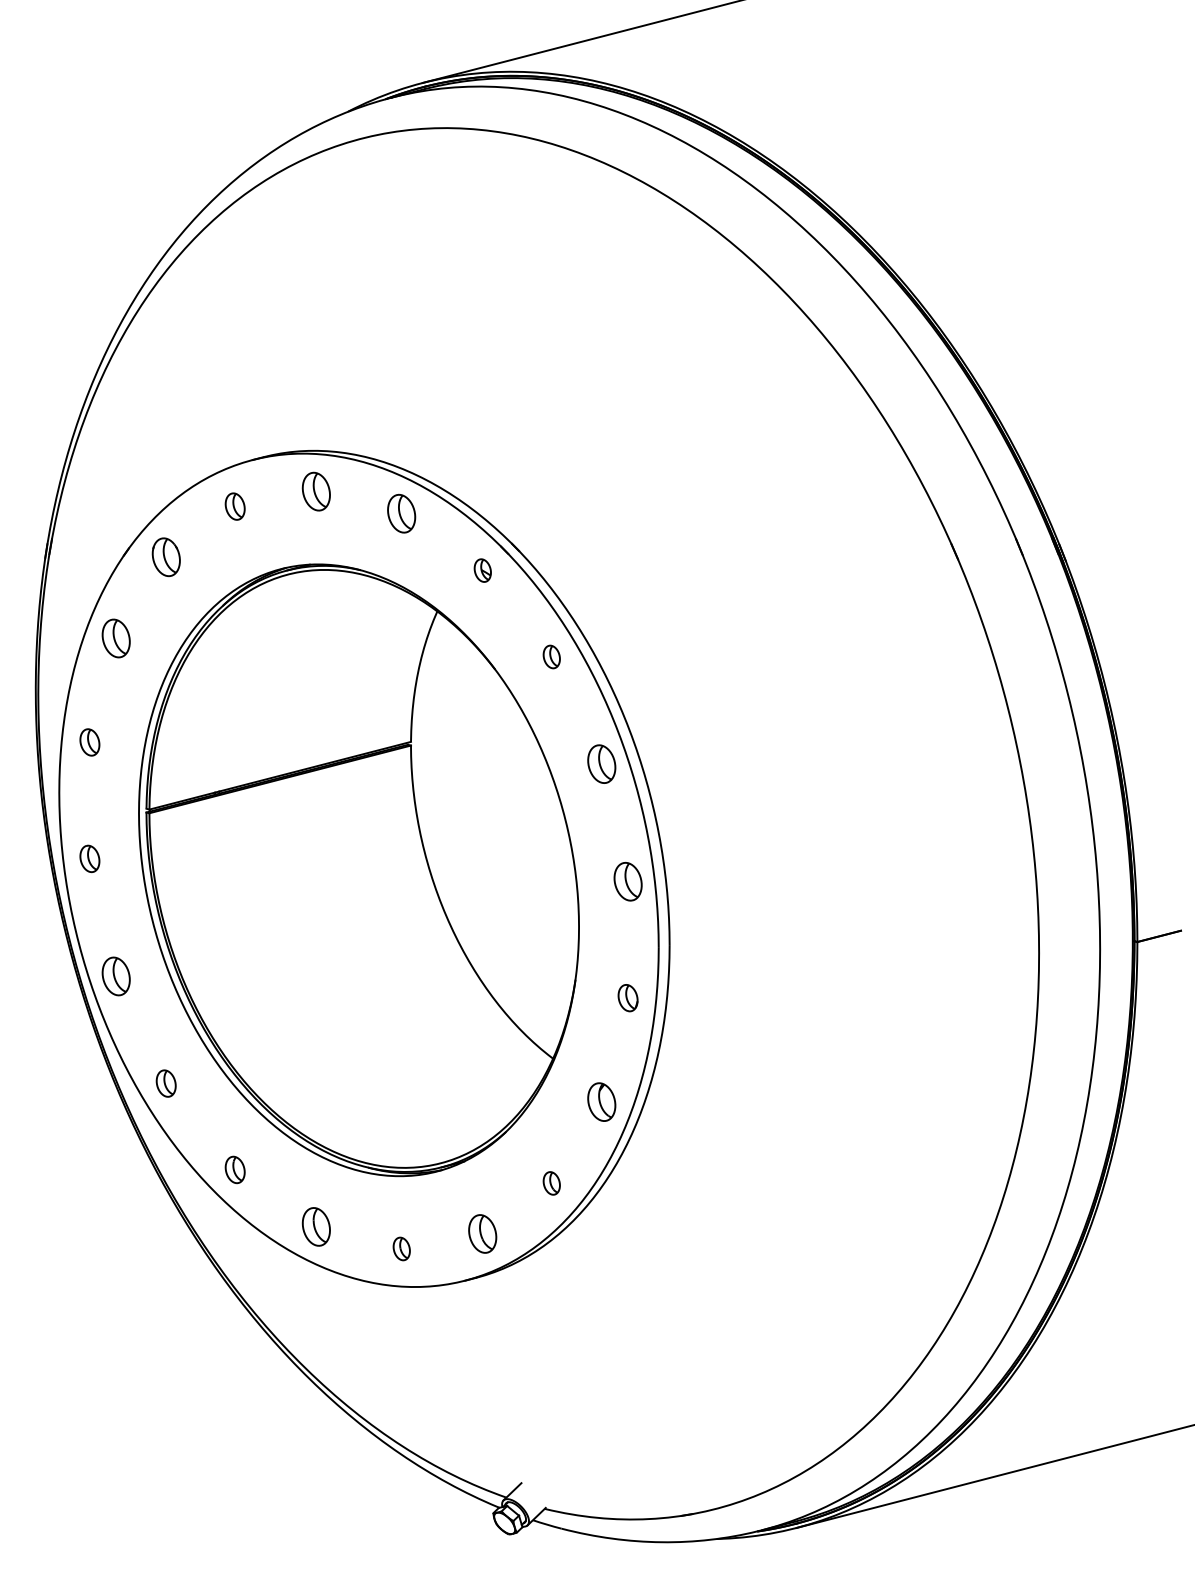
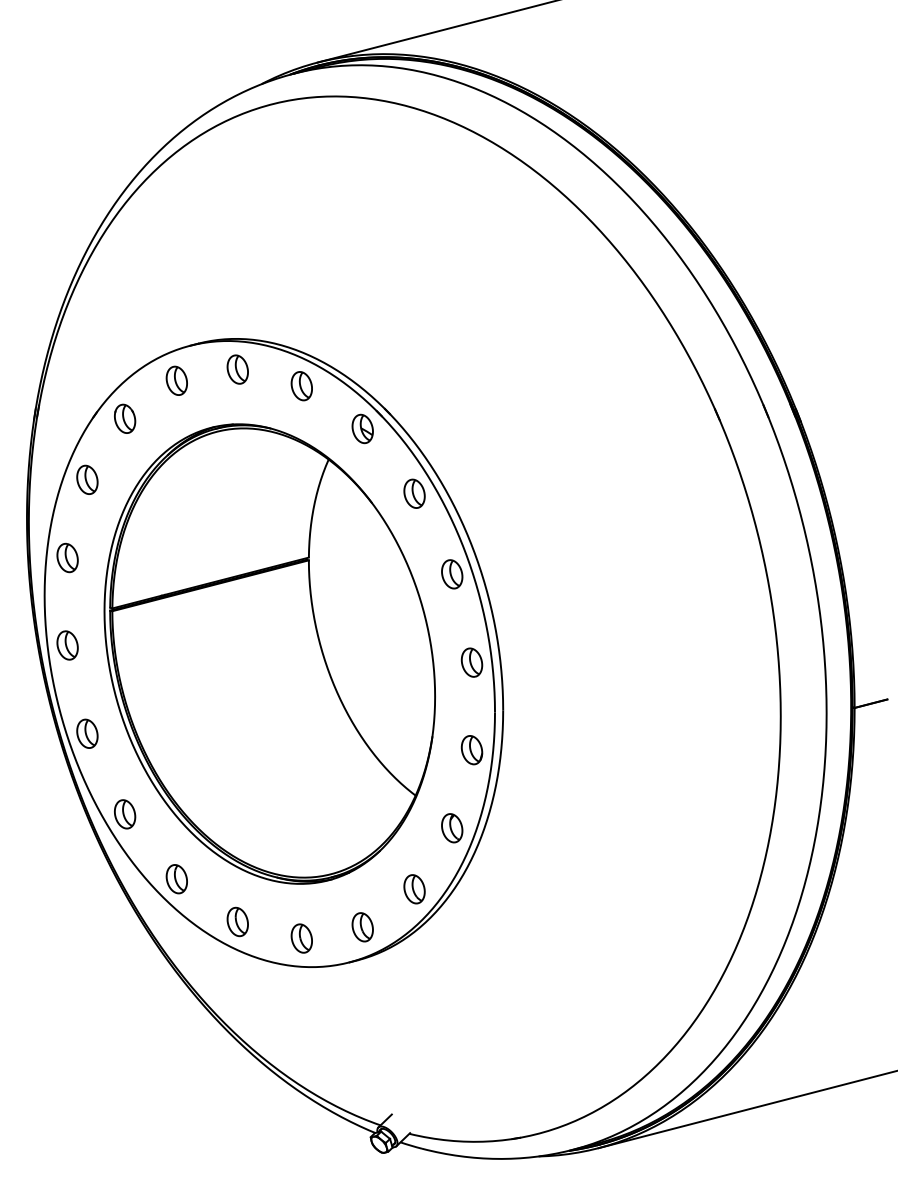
part: (234, 506) -> (176, 380), size x1.43
part: (482, 570) -> (362, 428), size x1.67
part: (551, 656) -> (414, 493), size x1.67
part: (89, 742) -> (67, 558), size x1.43
part: (89, 858) -> (67, 645), size x1.43
part: (627, 997) -> (471, 749), size x1.43
part: (165, 1083) -> (124, 814), size x1.43
part: (234, 1169) -> (176, 878), size x1.43
part: (551, 1183) -> (414, 889), size x1.67
part: (401, 1248) -> (301, 938), size x1.67

